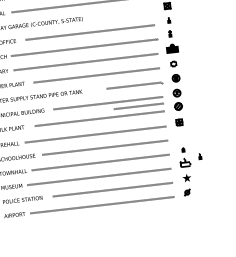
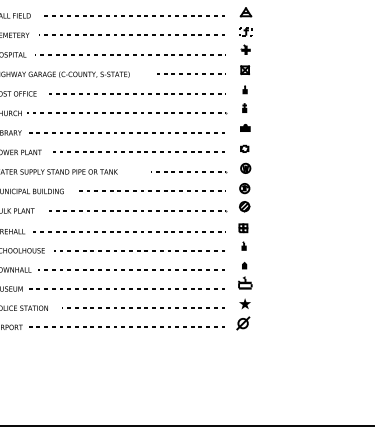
part: (172, 48) -> (245, 127), size x0.62
line: (138, 105) -> (190, 73), moved
part: (199, 156) -> (243, 245), moved
part: (187, 192) -> (243, 323), size x1.67

